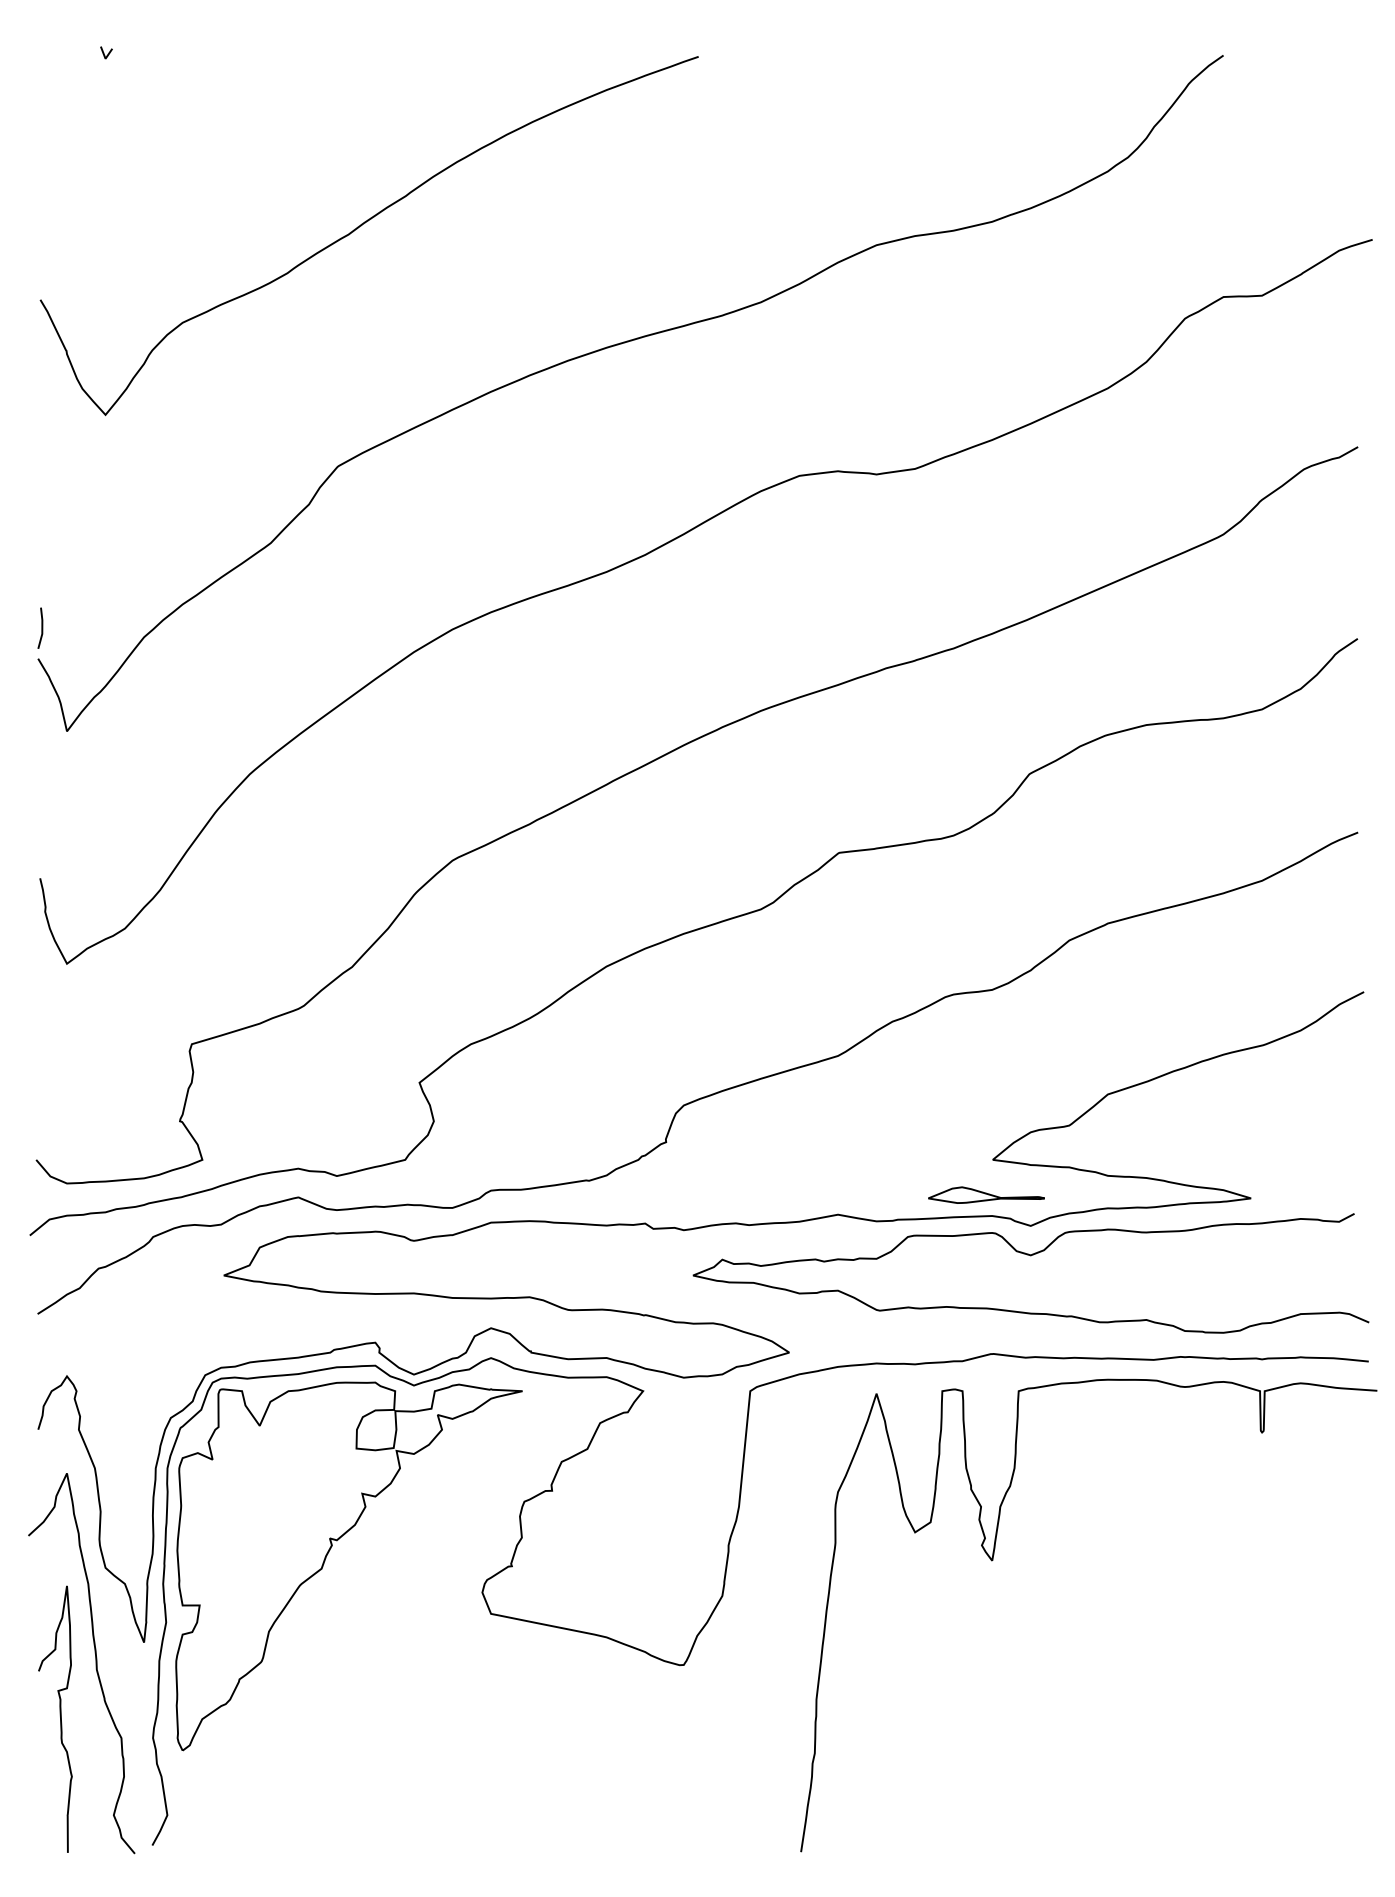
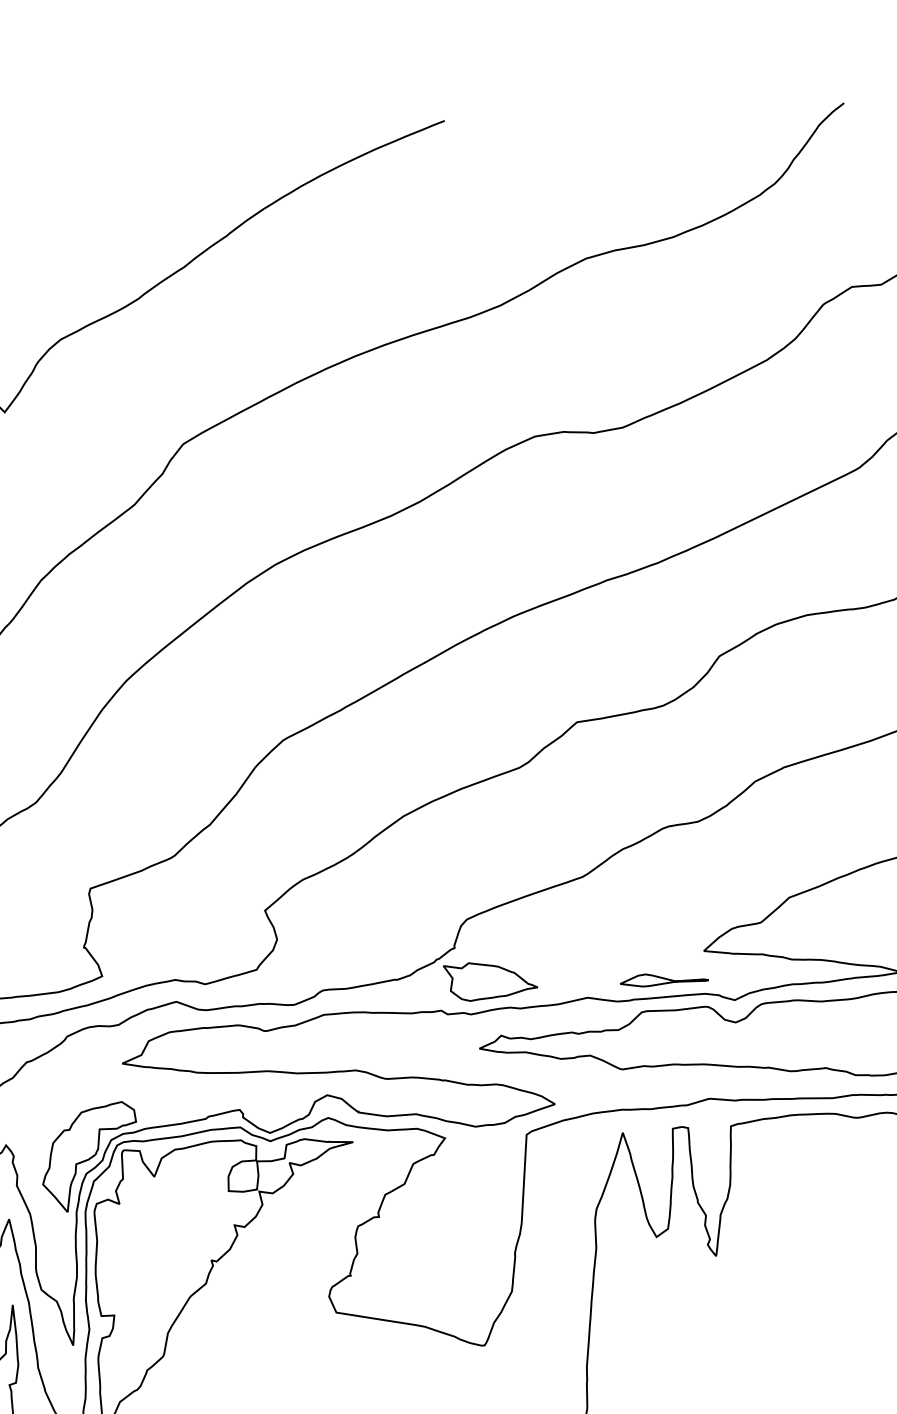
part: (711, 1187) -> (490, 981), added
part: (986, 1194) -> (664, 979), moved
part: (175, 1396) -> (89, 1157), added

